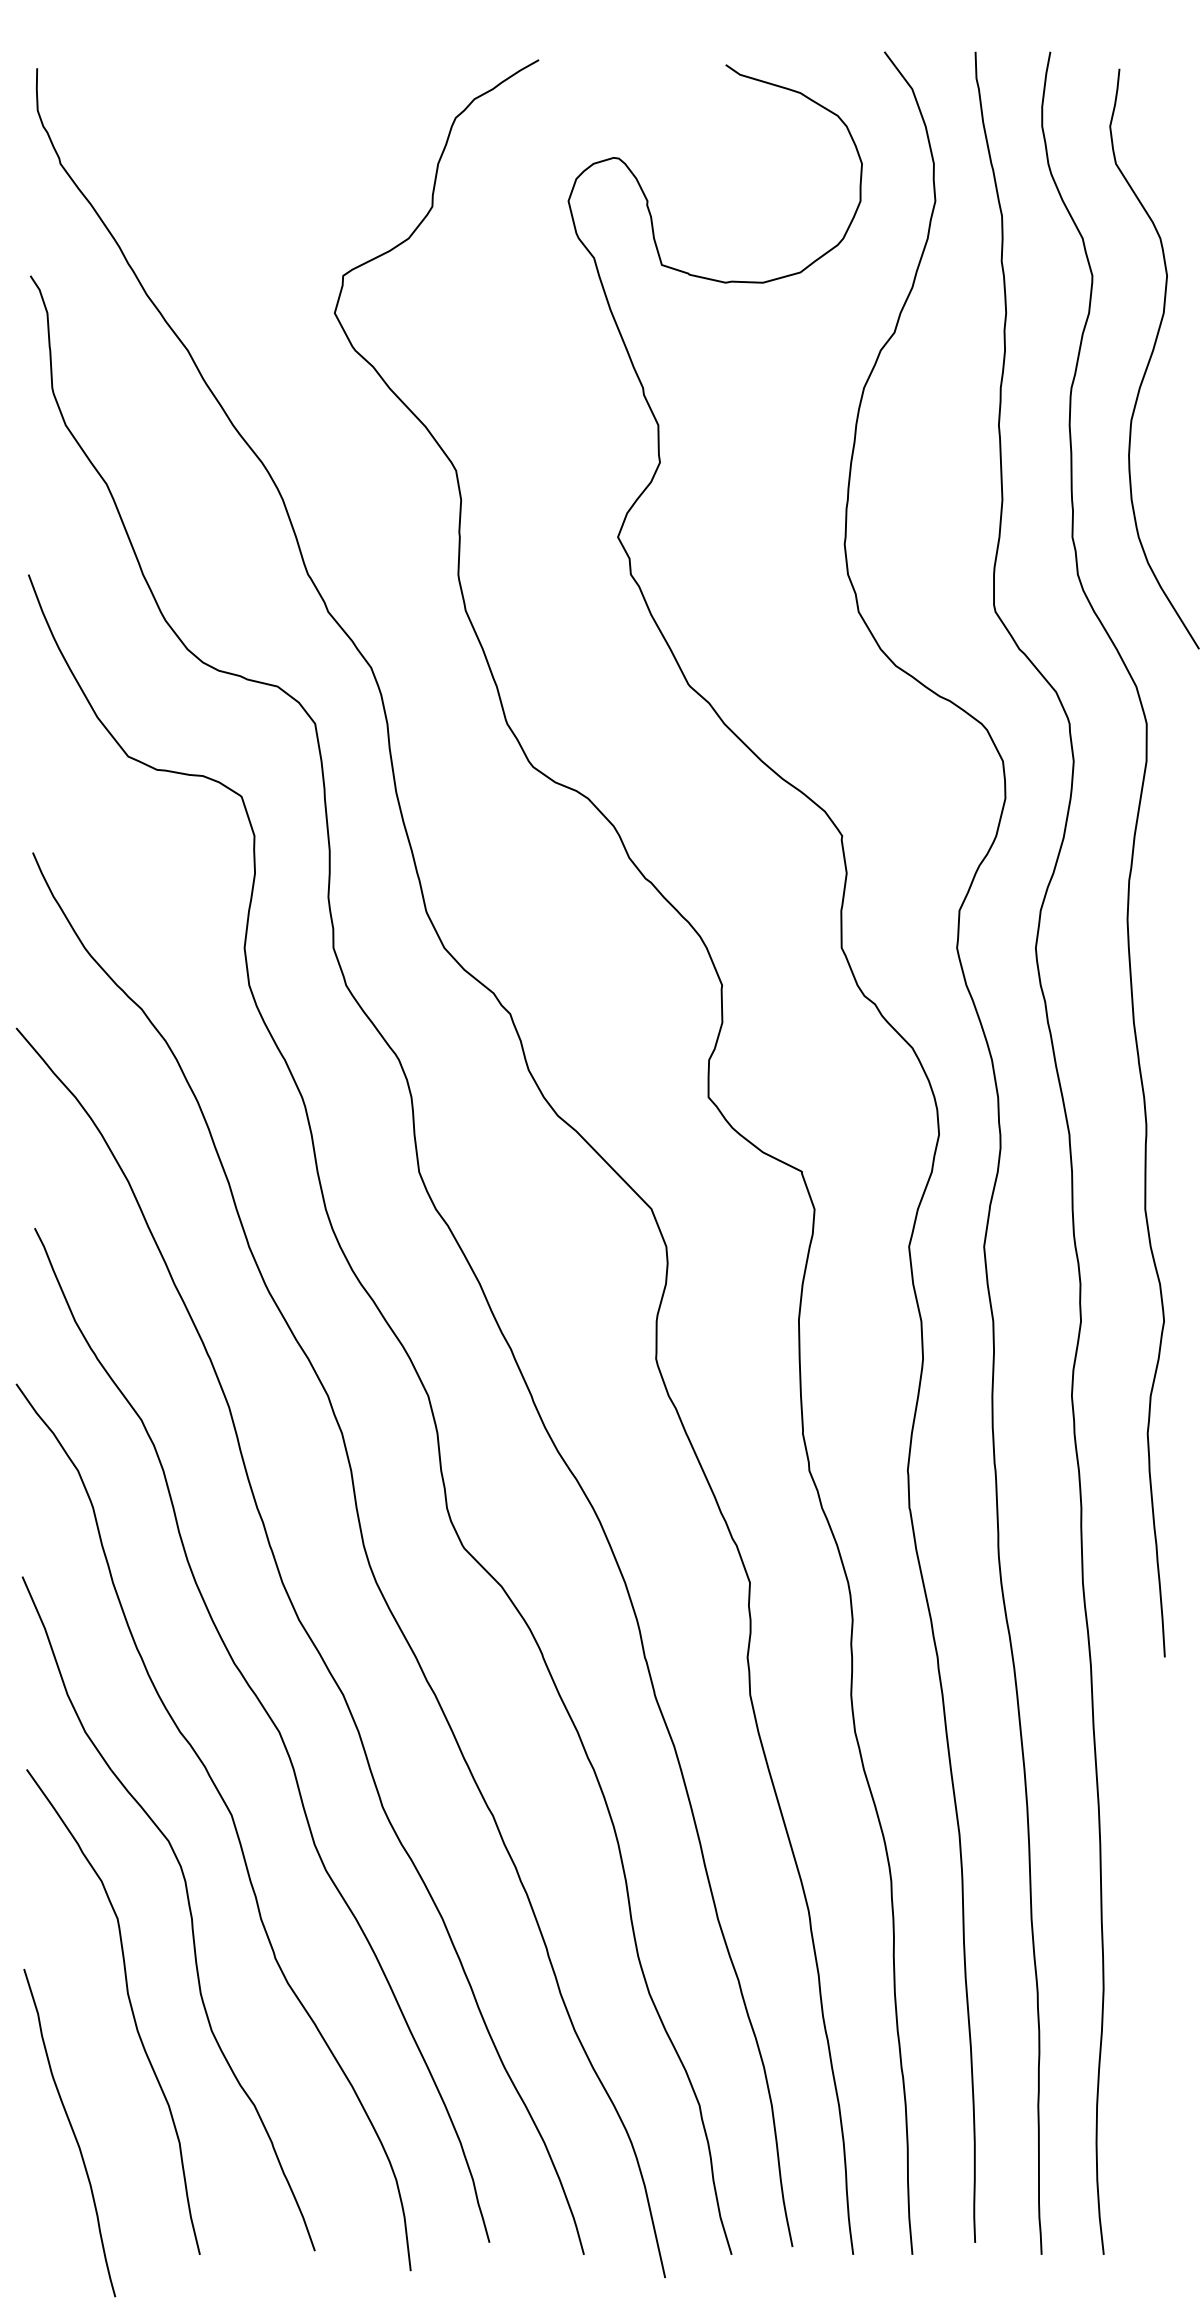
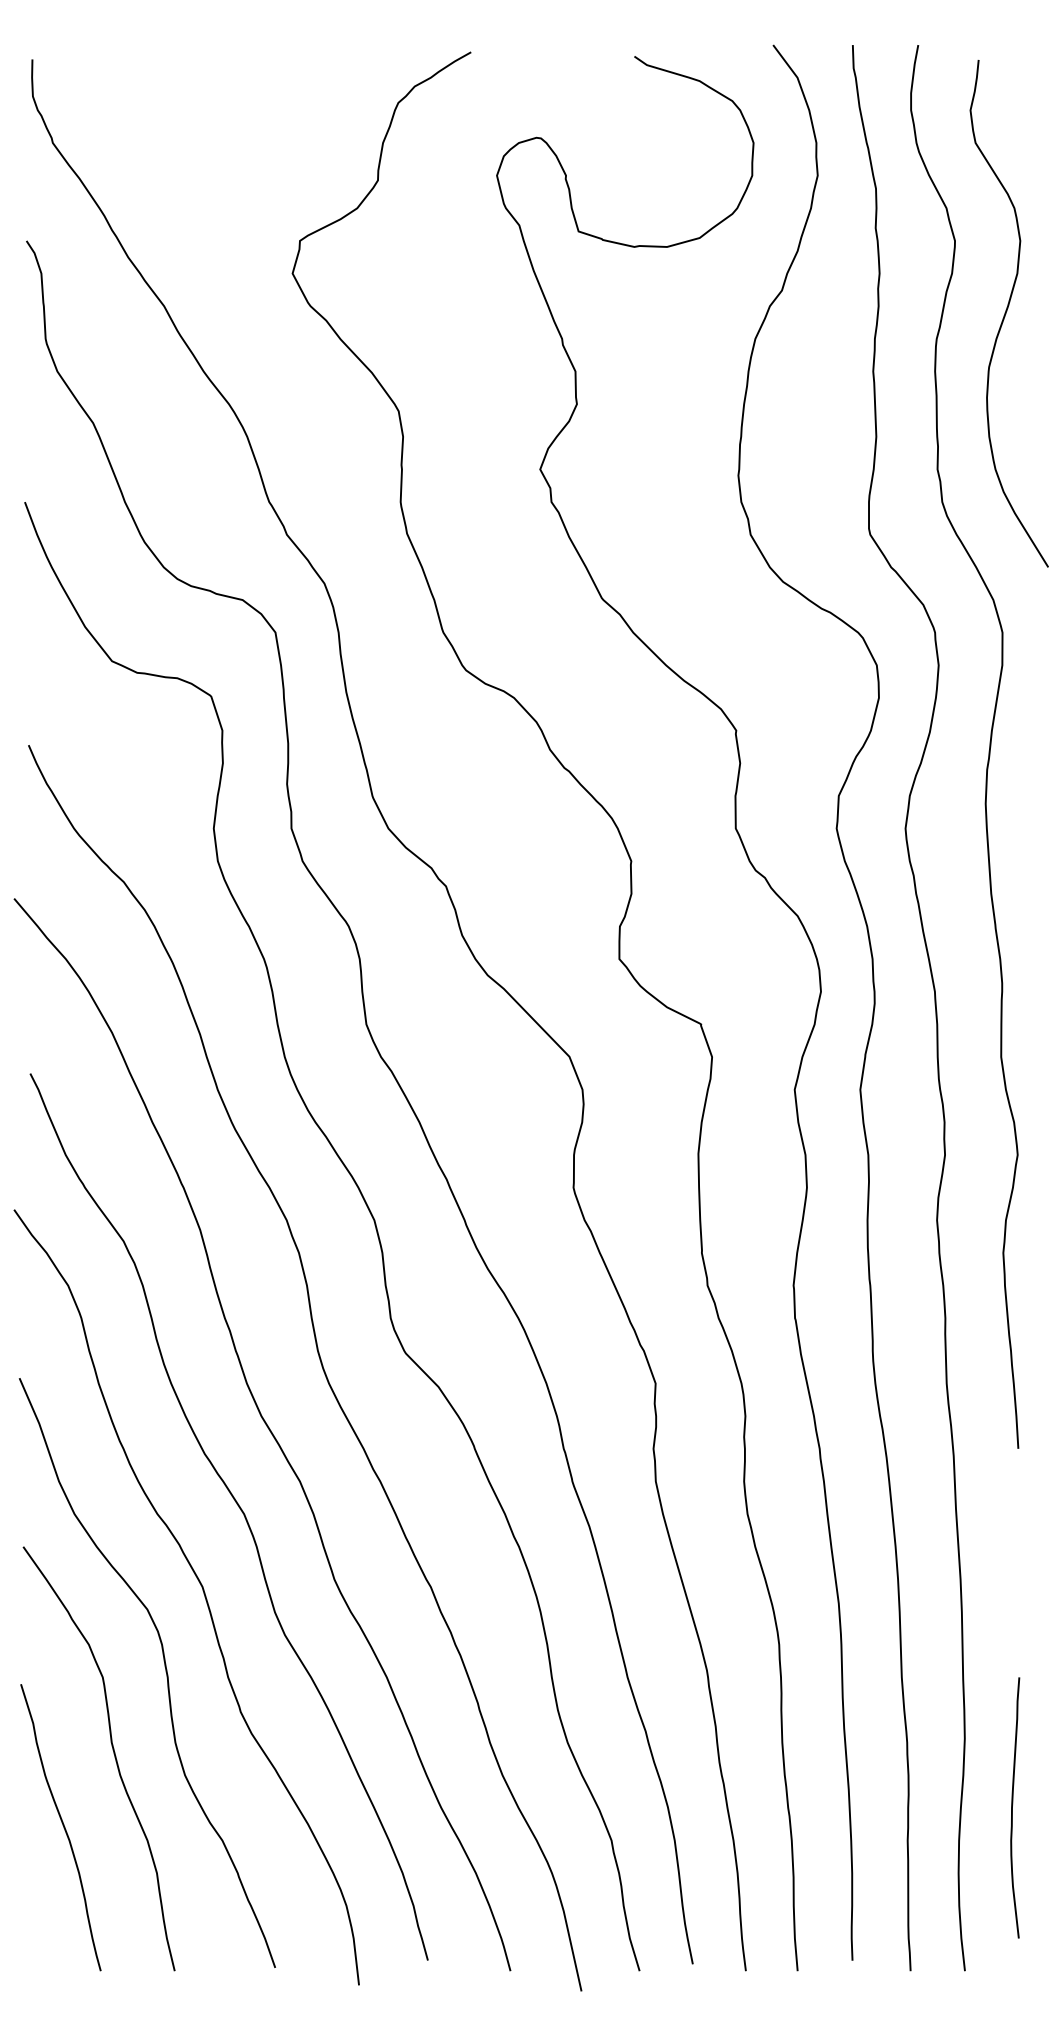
curve: (1158, 2067) -> (1012, 1807), added
curve: (71, 2130) -> (62, 1825), moved

